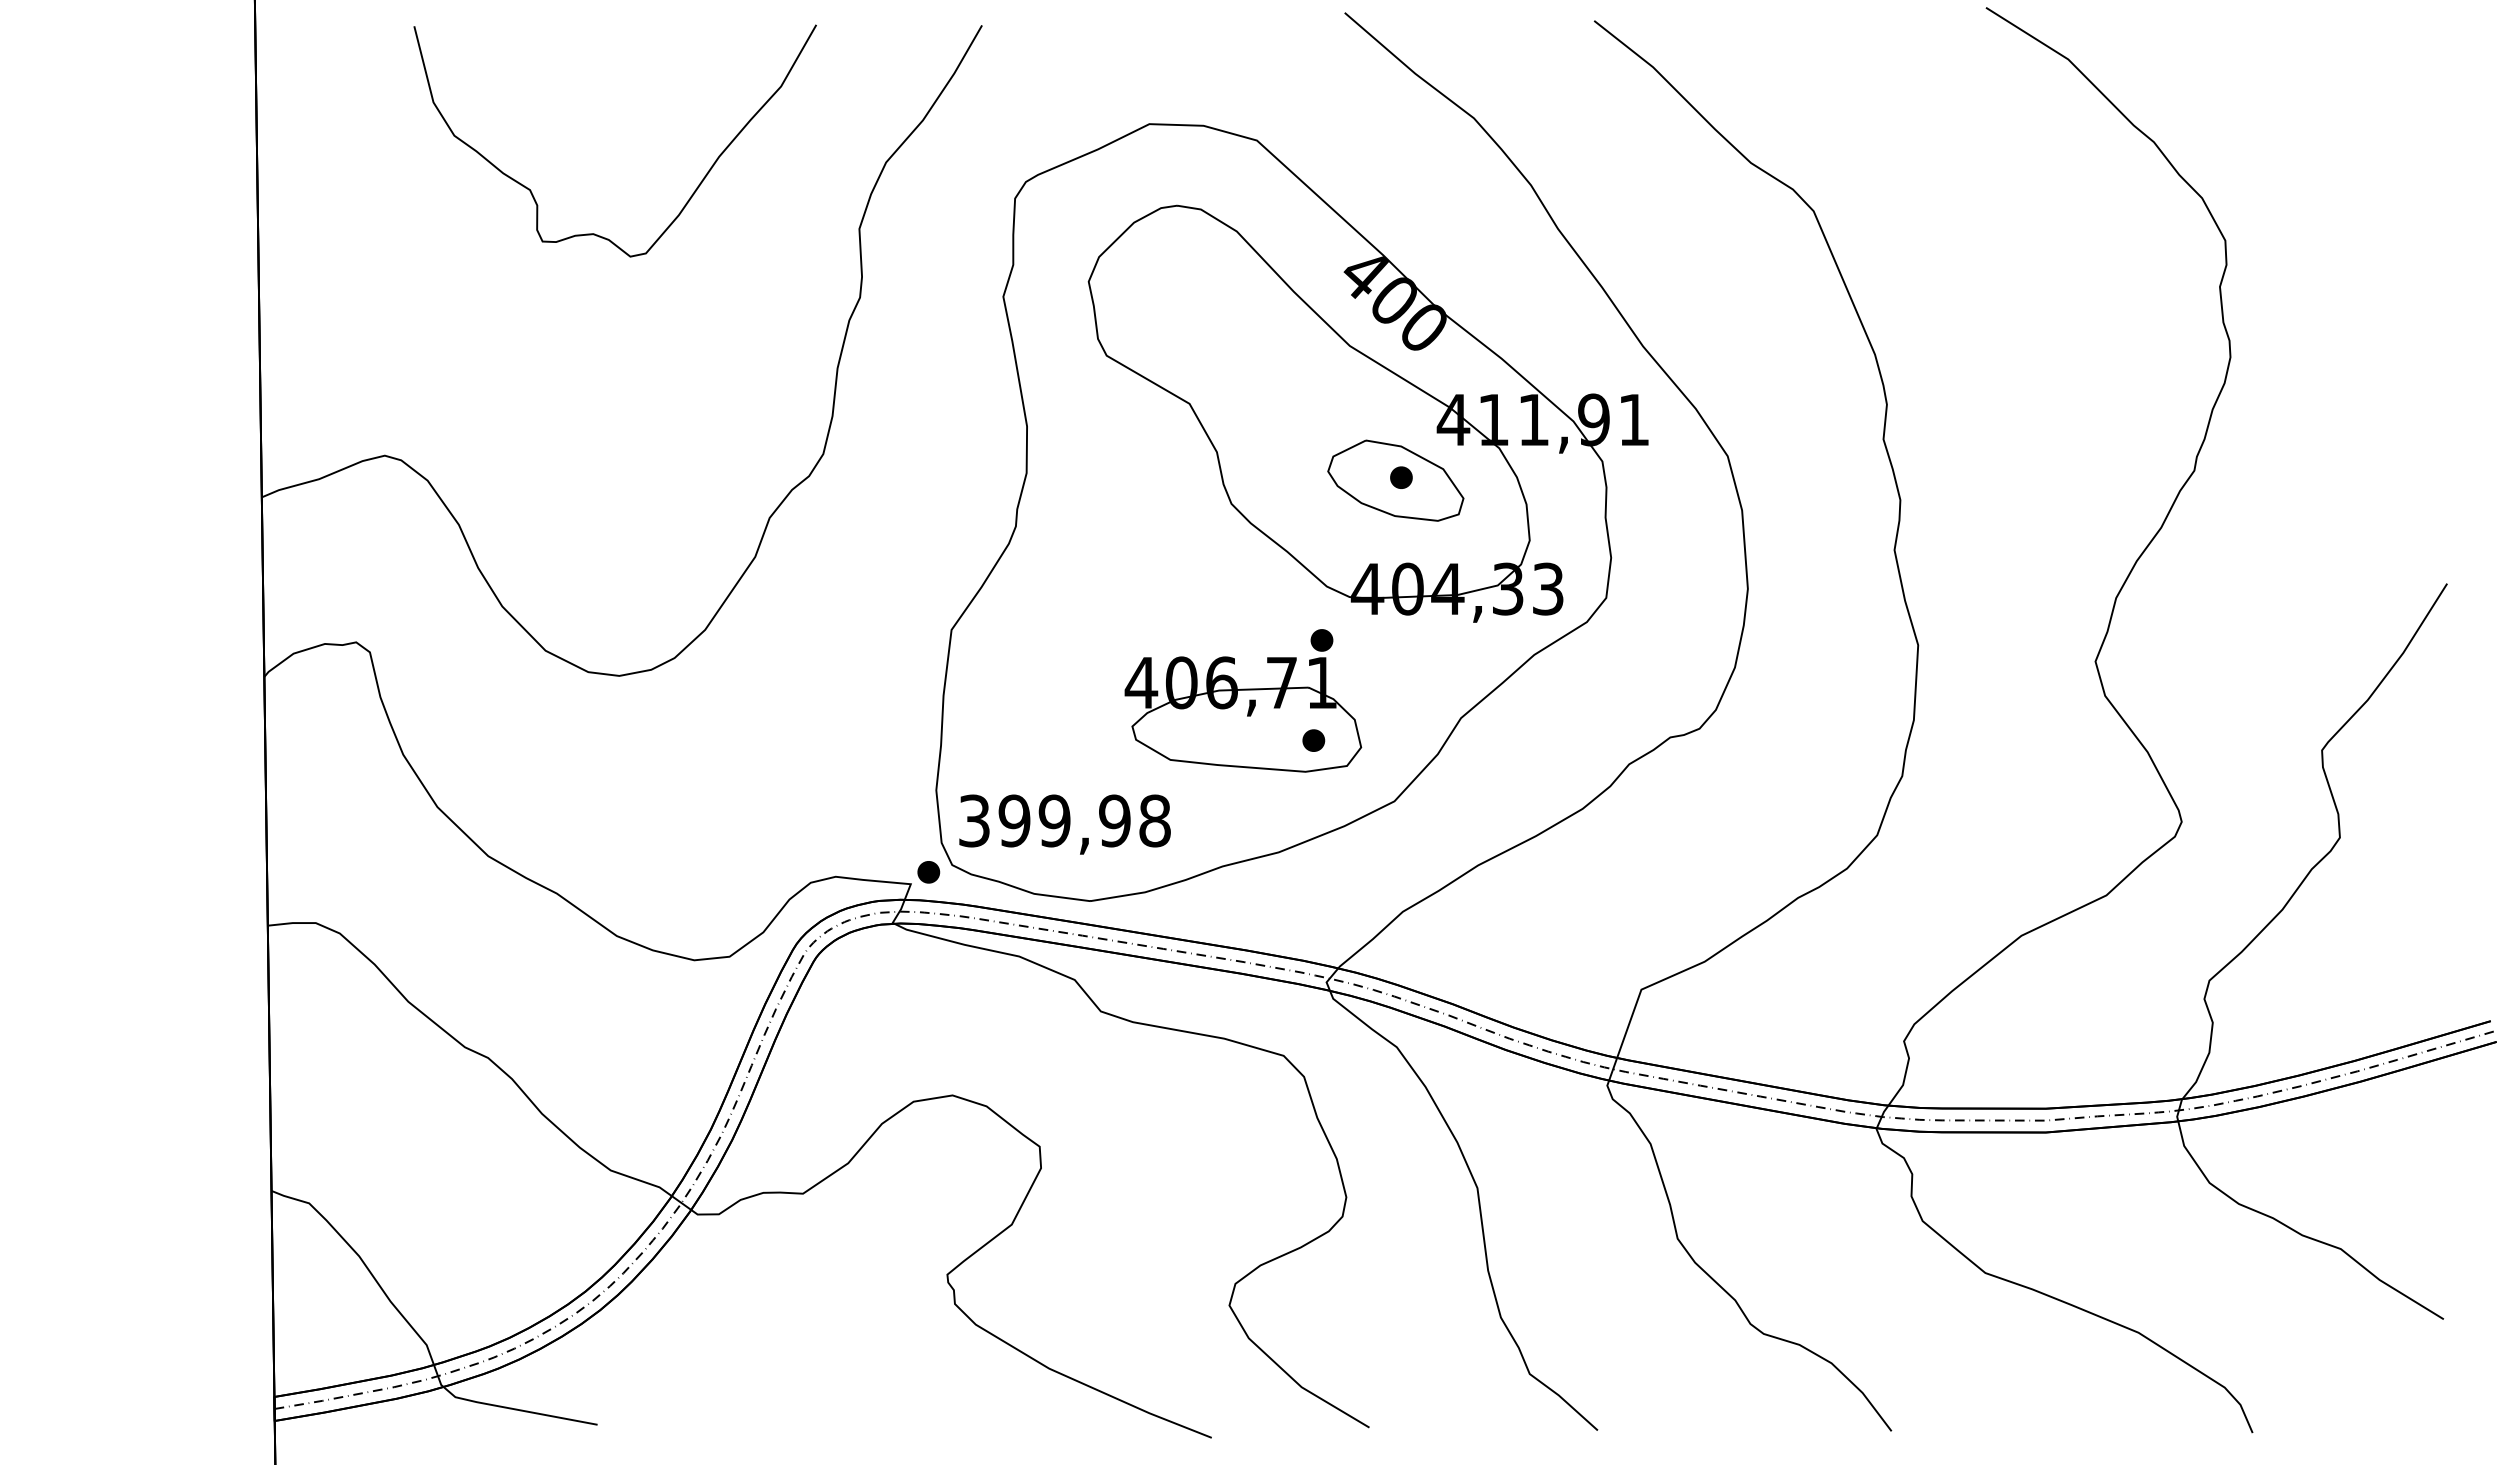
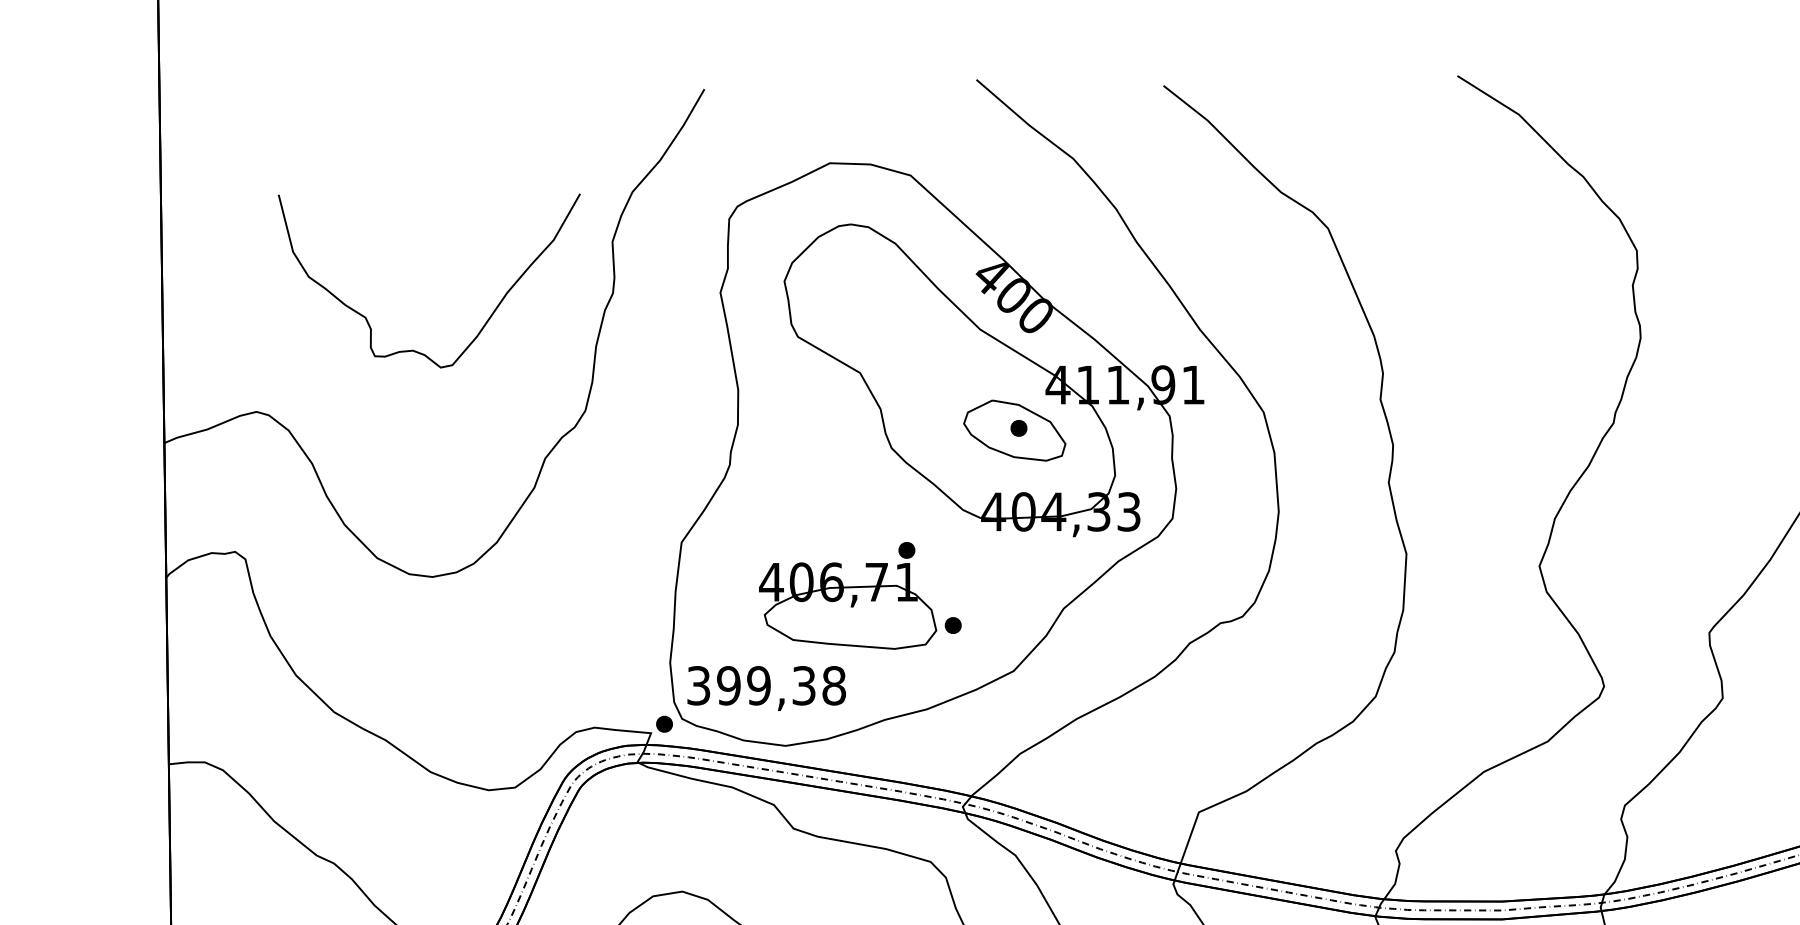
curve: (689, 197) -> (485, 323), moved
part: (1243, 700) -> (848, 595), moved
text: (1114, 820) -> (803, 685), 399,98 -> 399,38

